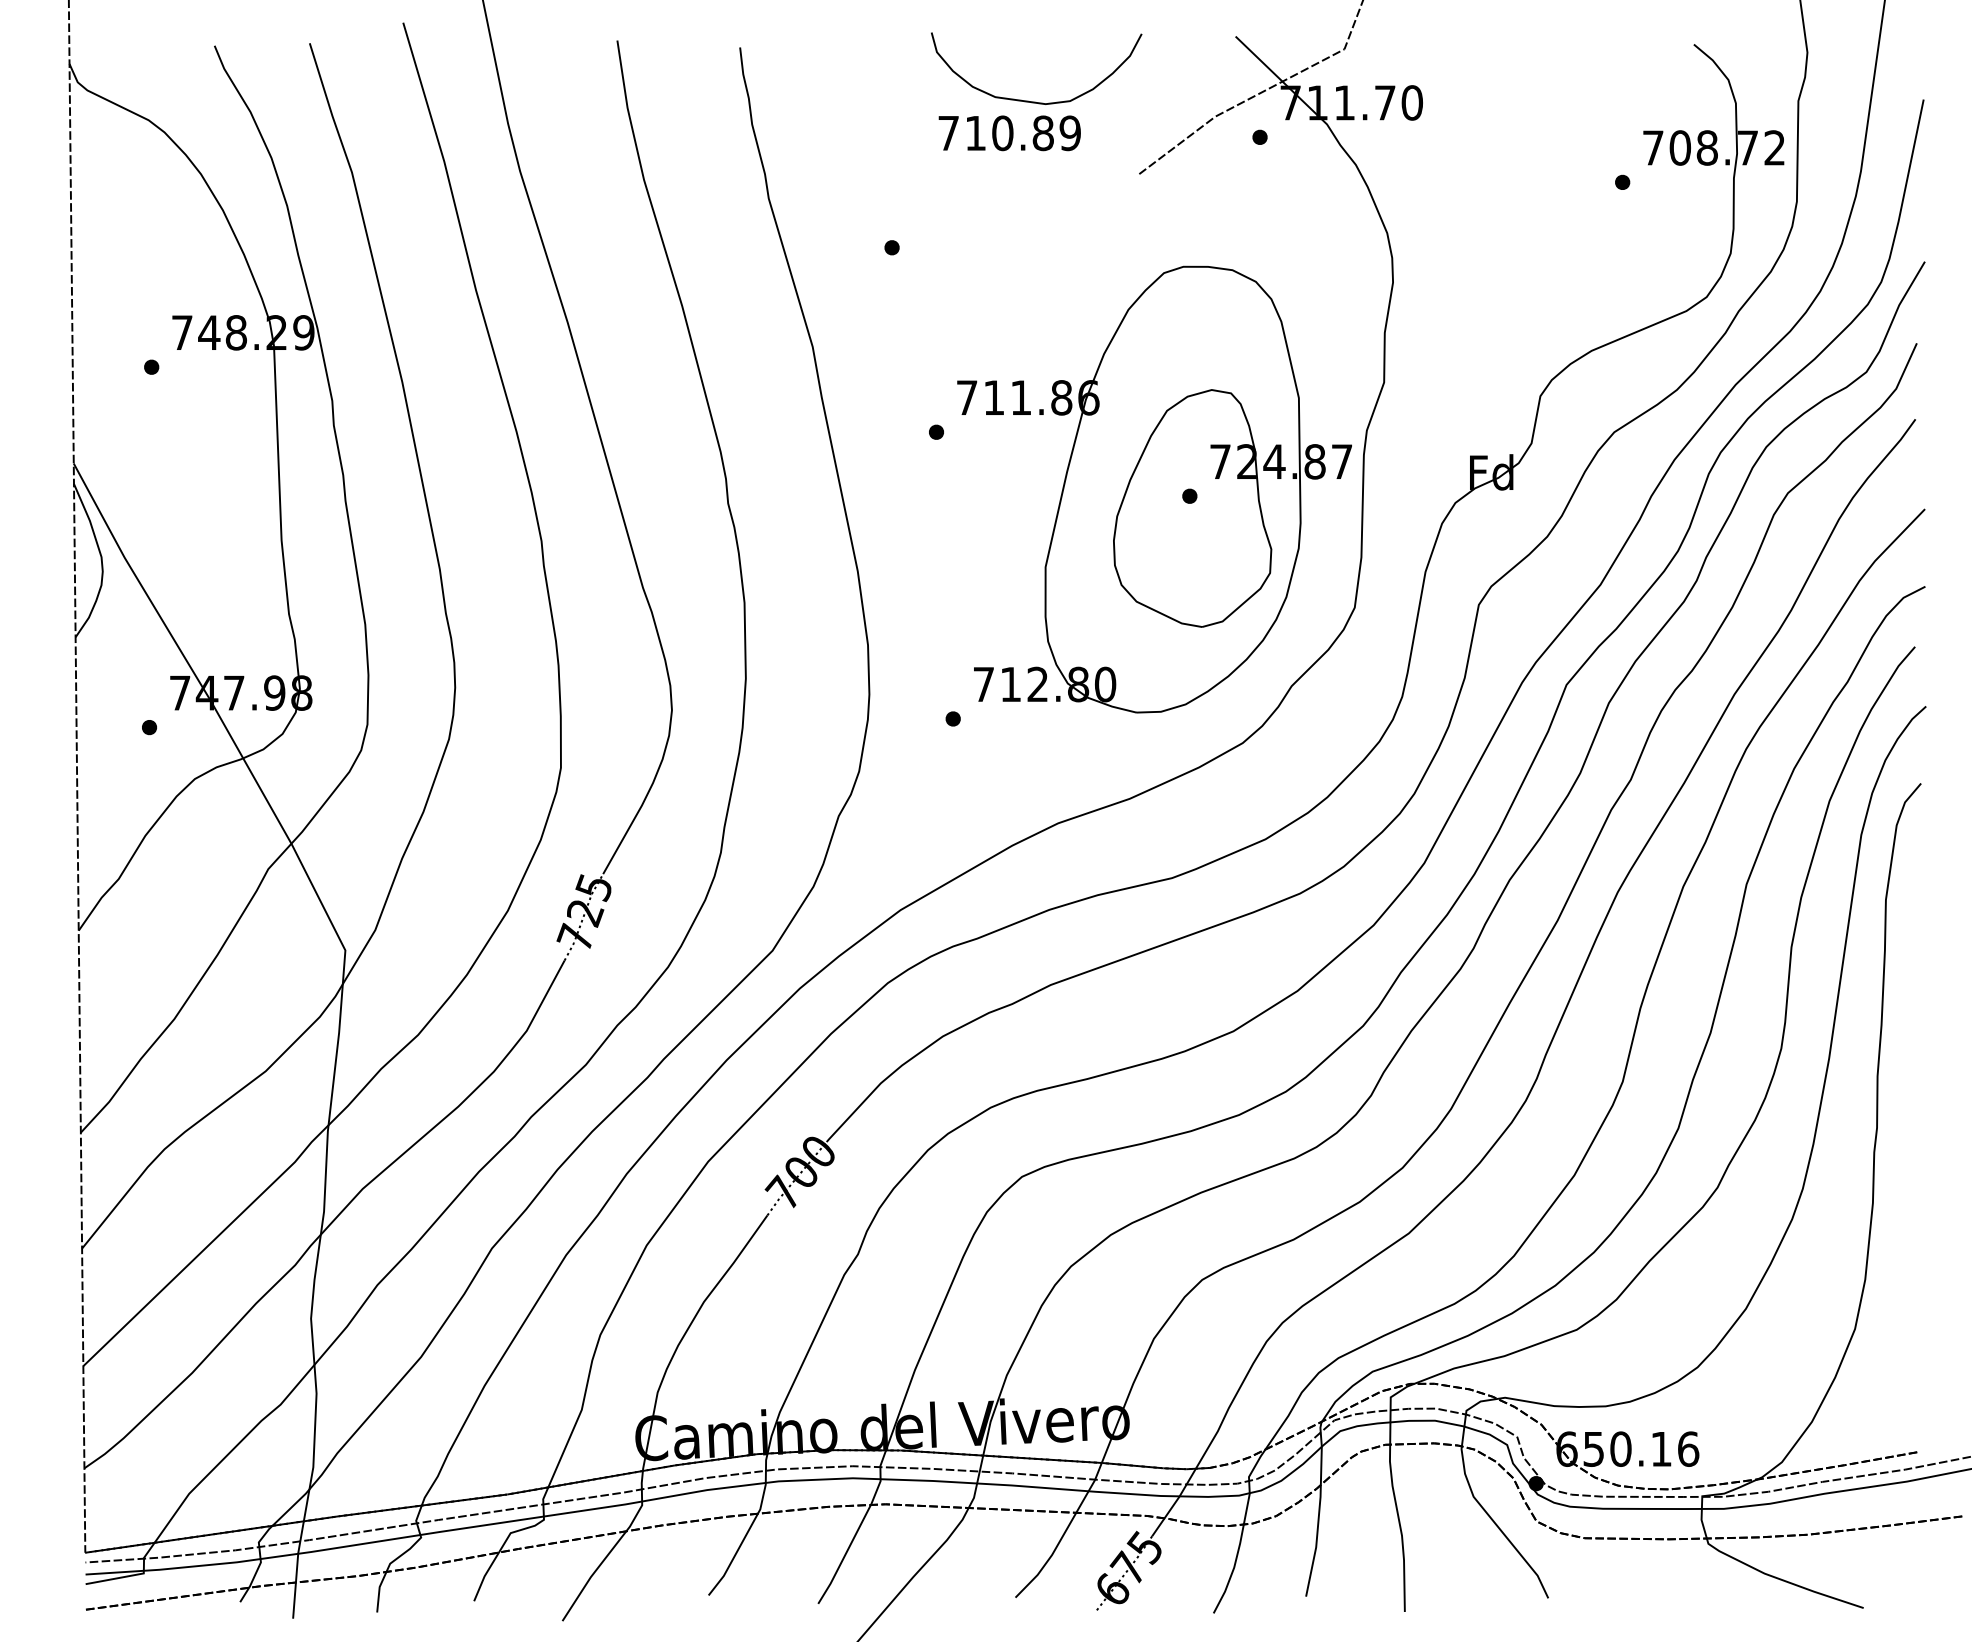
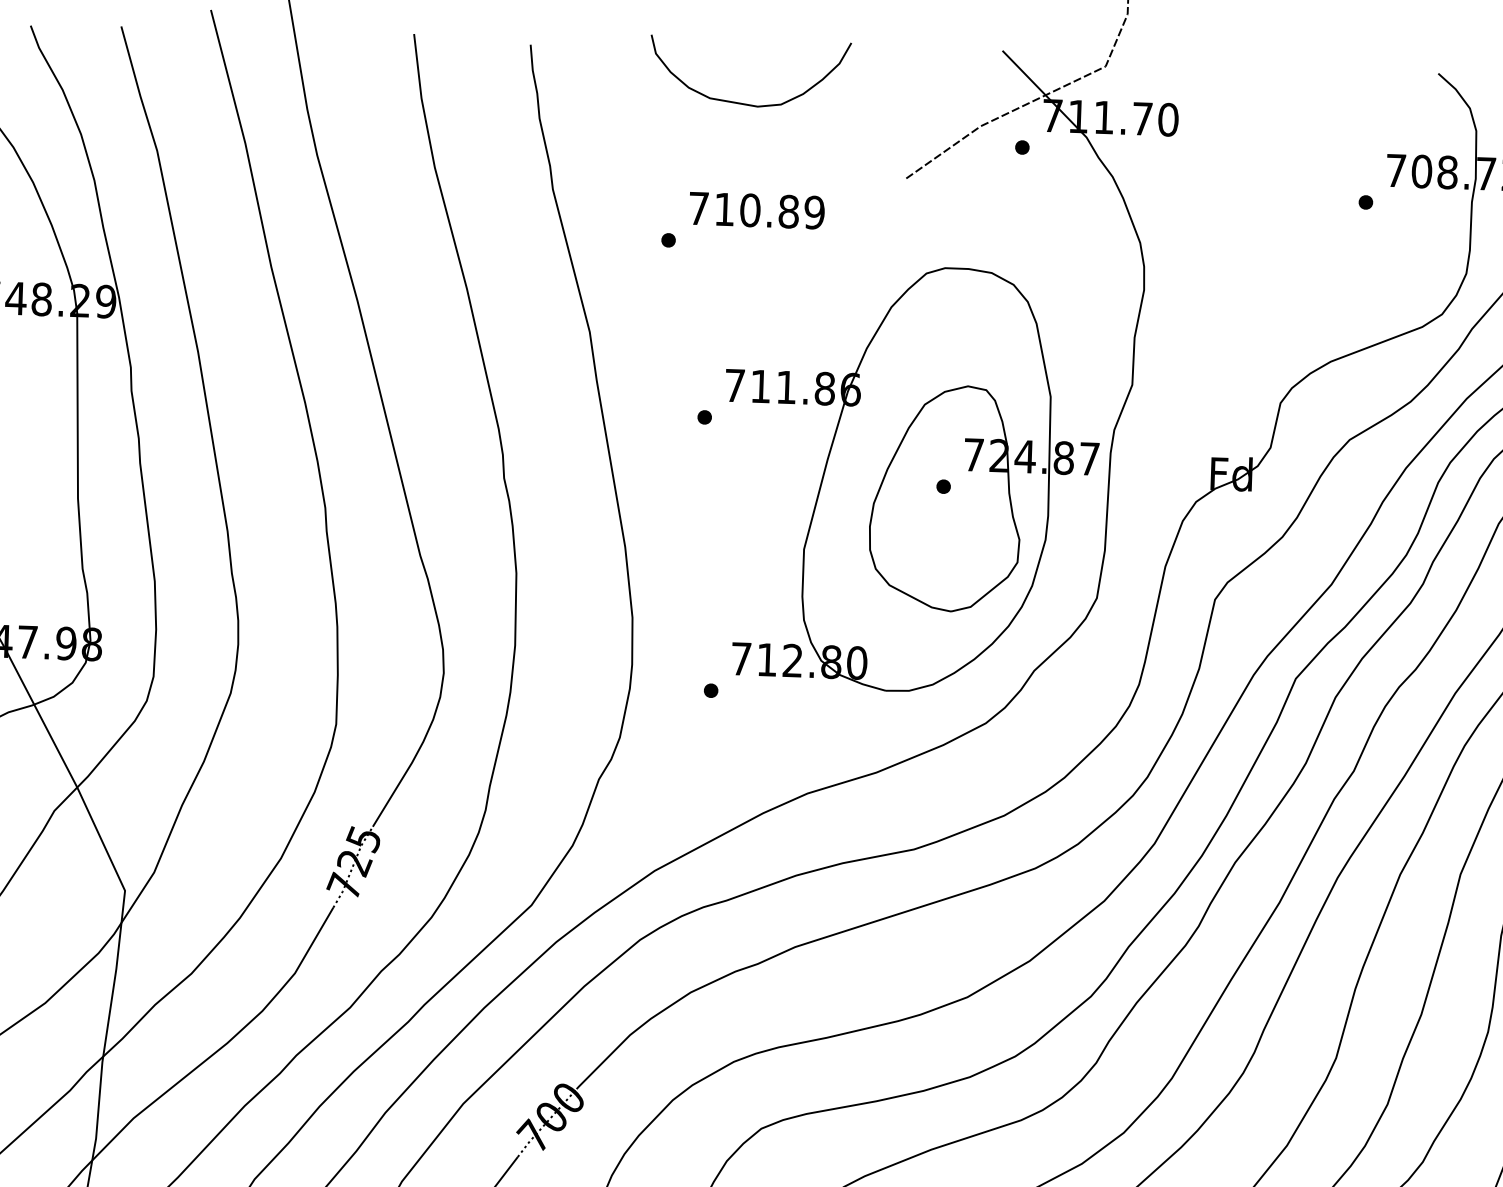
curve: (1028, 100) -> (741, 102), moved
text: (1009, 133) -> (756, 210), moved

